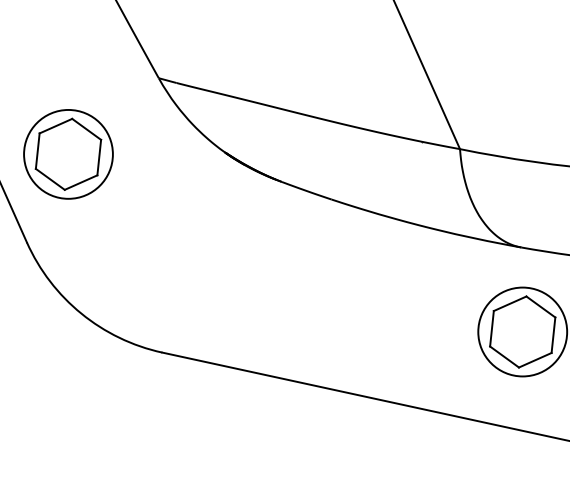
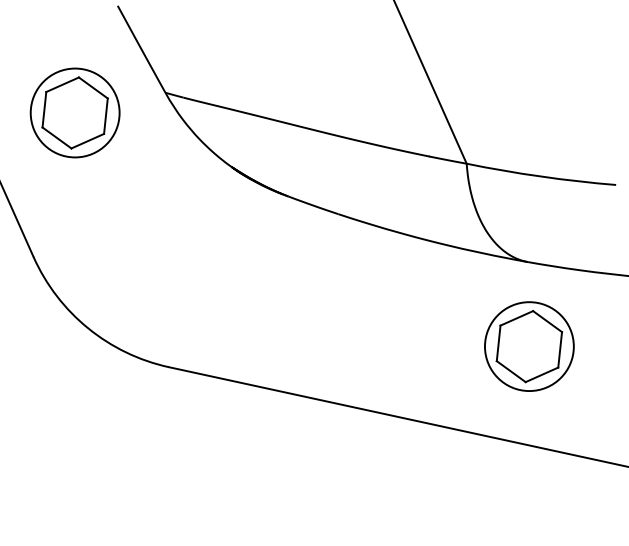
part: (67, 153) -> (74, 112), moved

